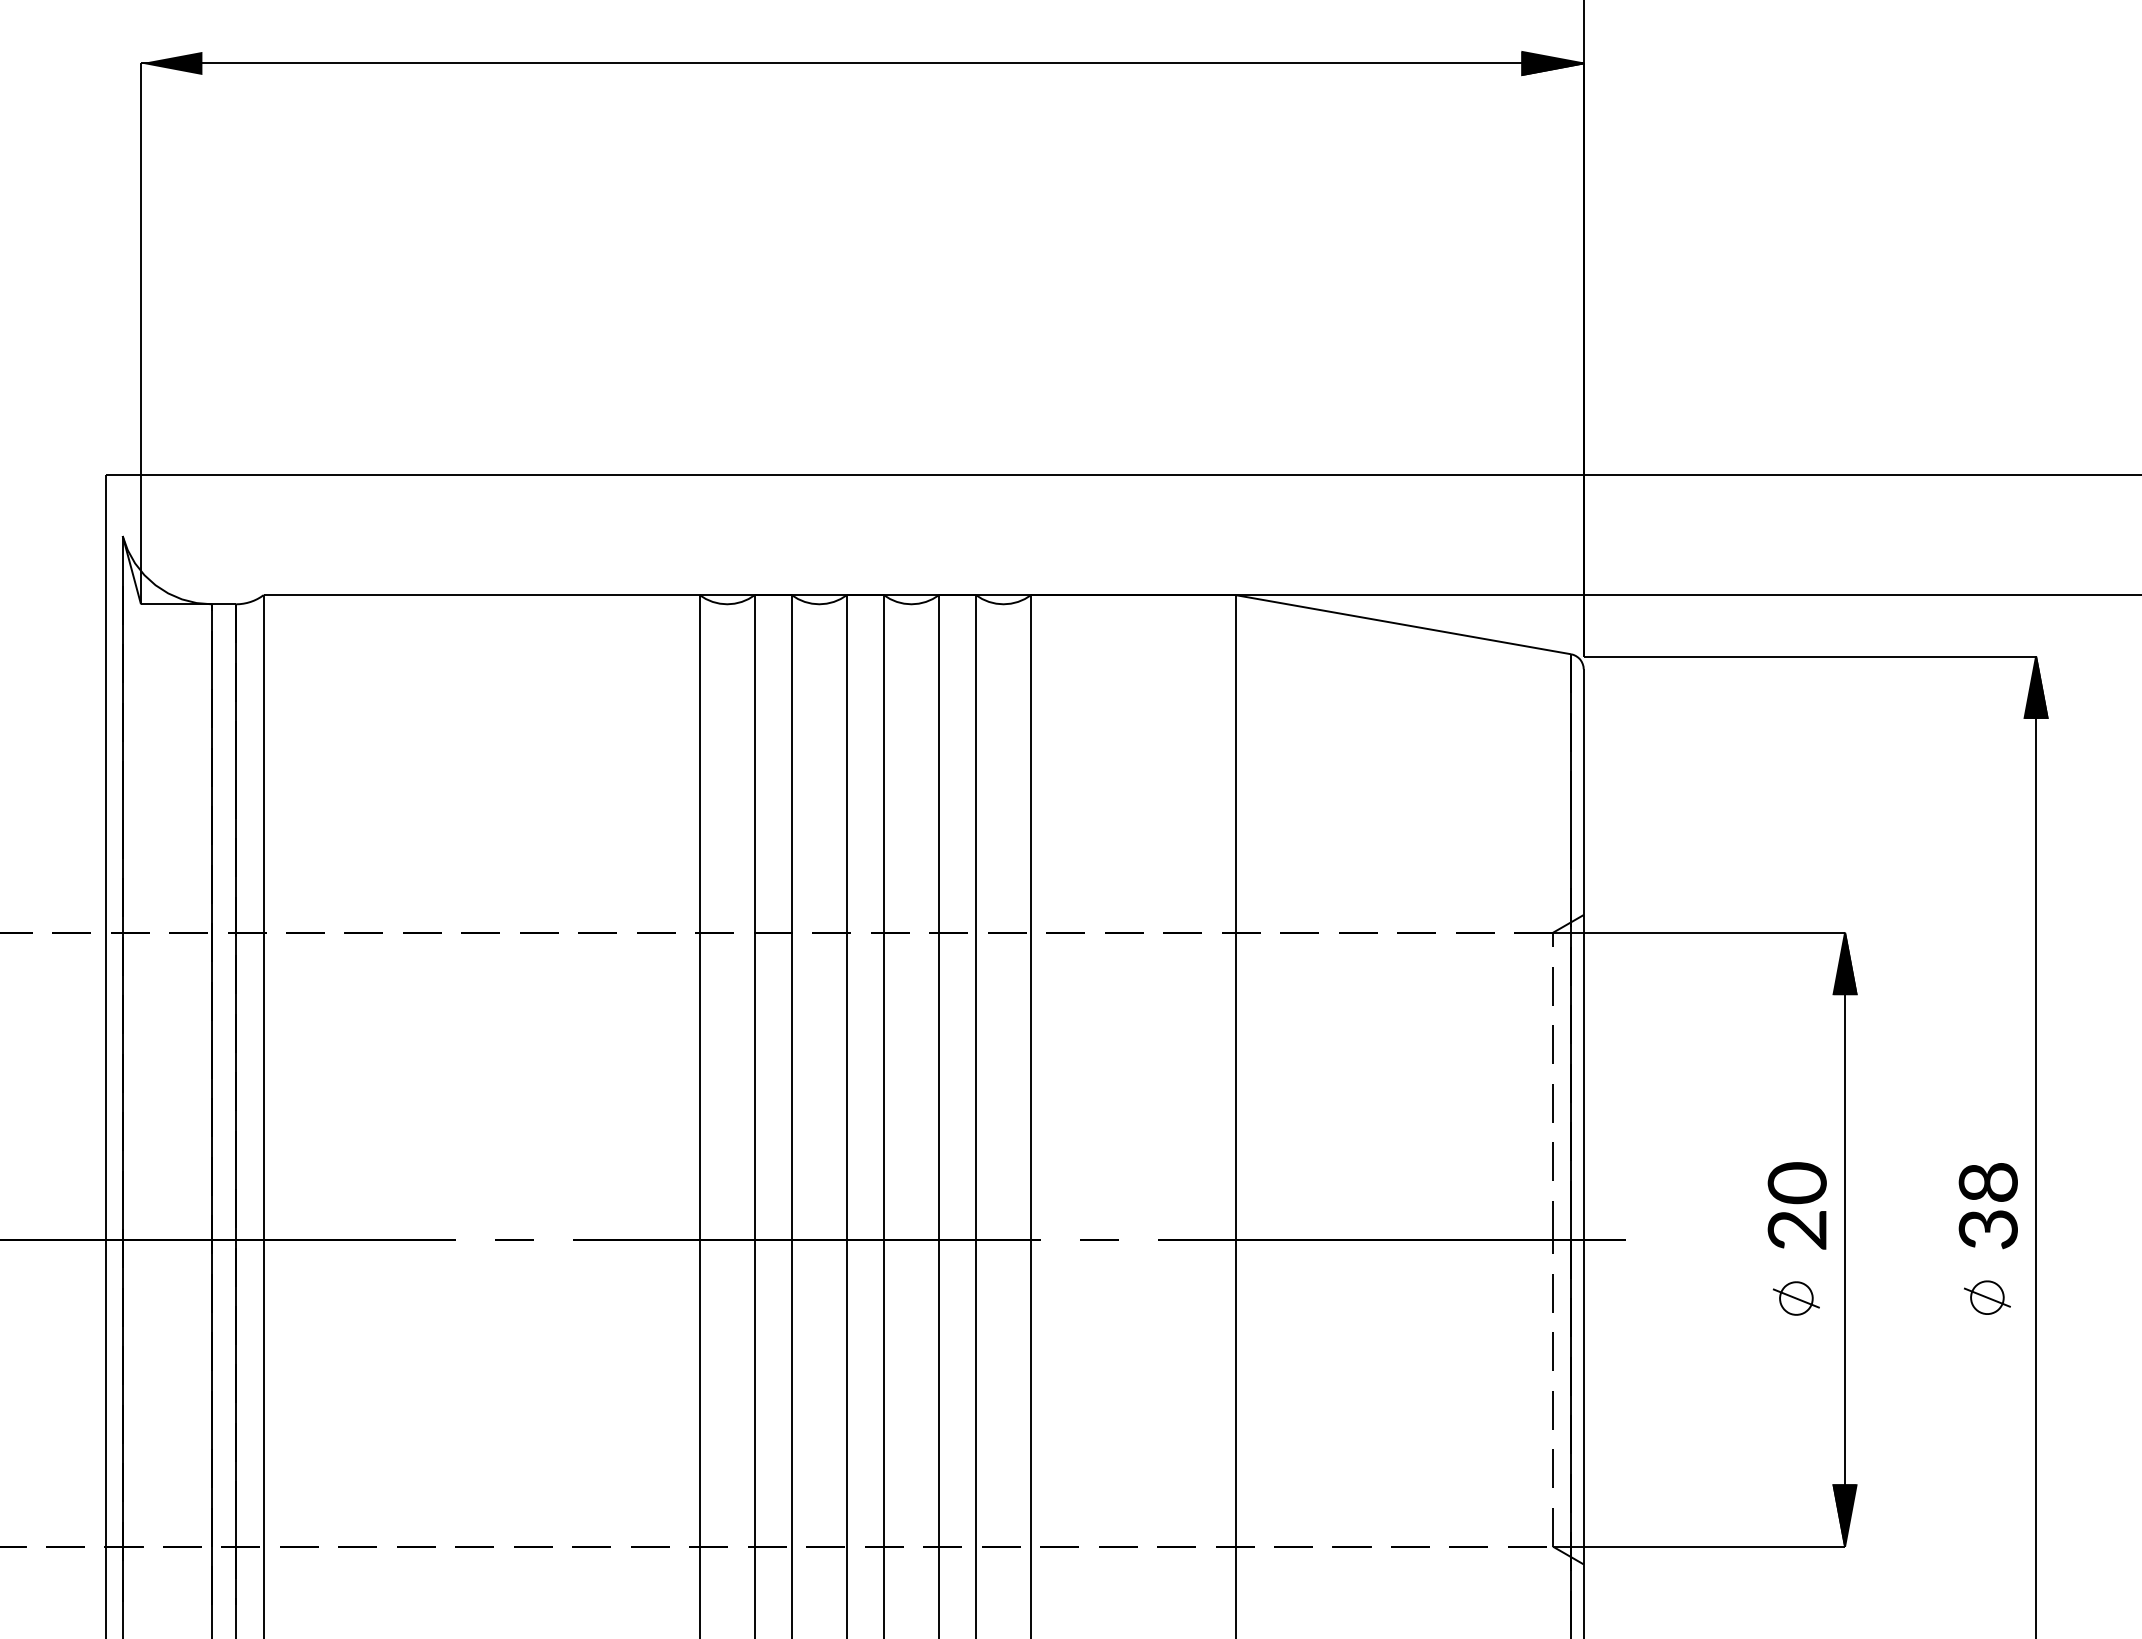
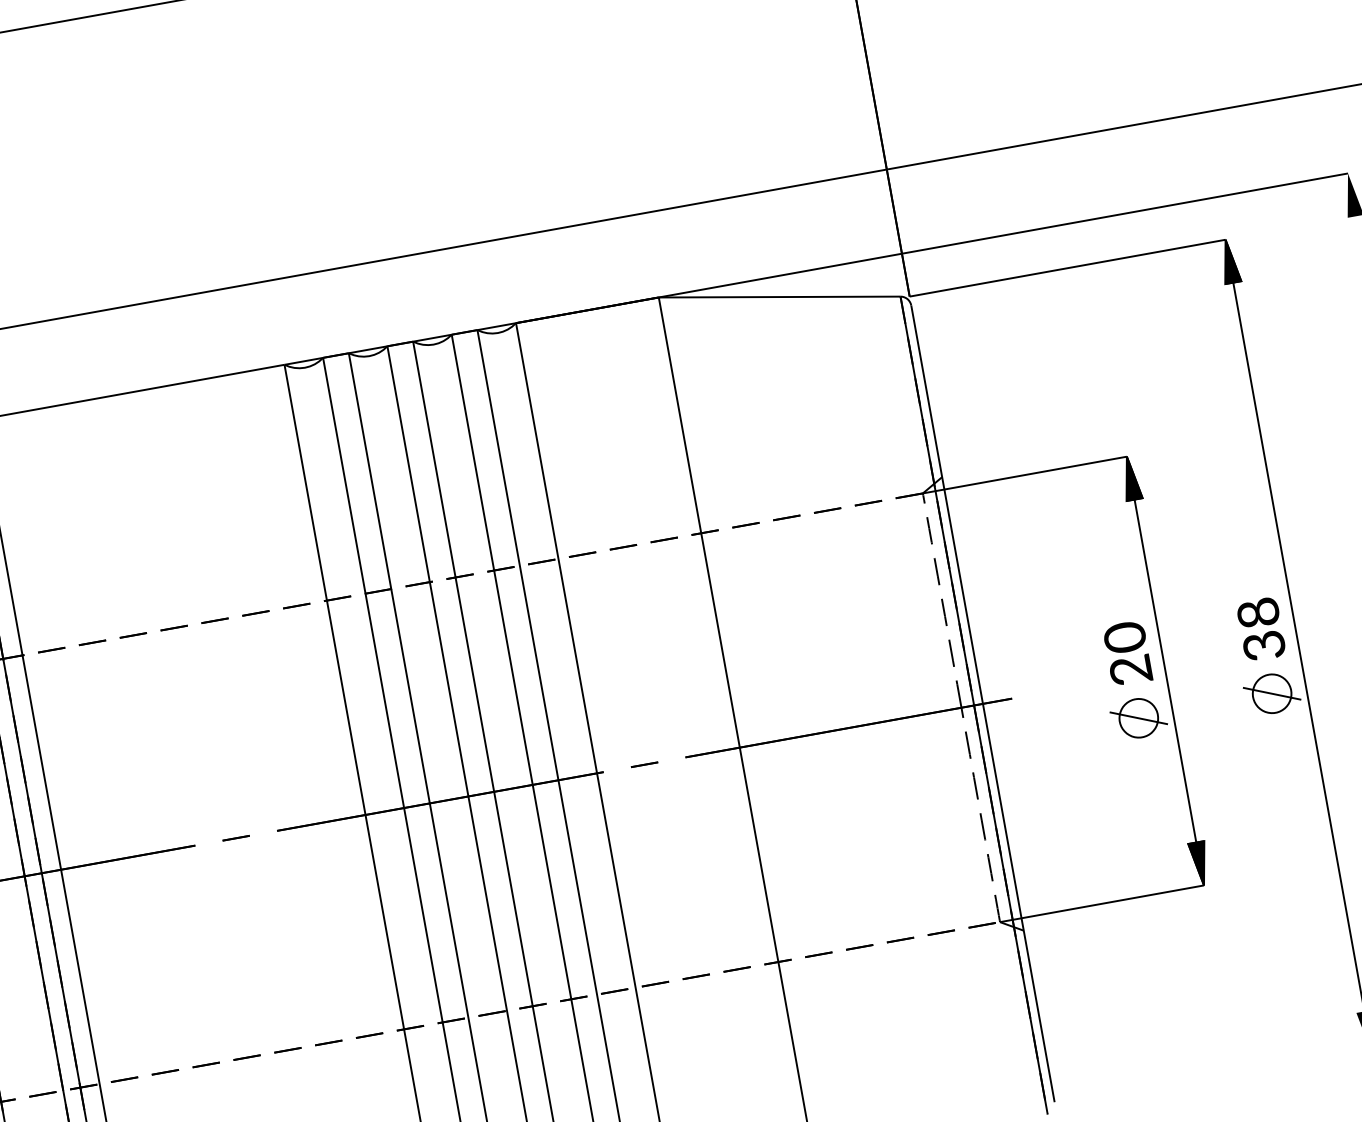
part: (1987, 1297) -> (1272, 693), size x1.67
part: (1796, 1298) -> (1138, 718), size x1.67

